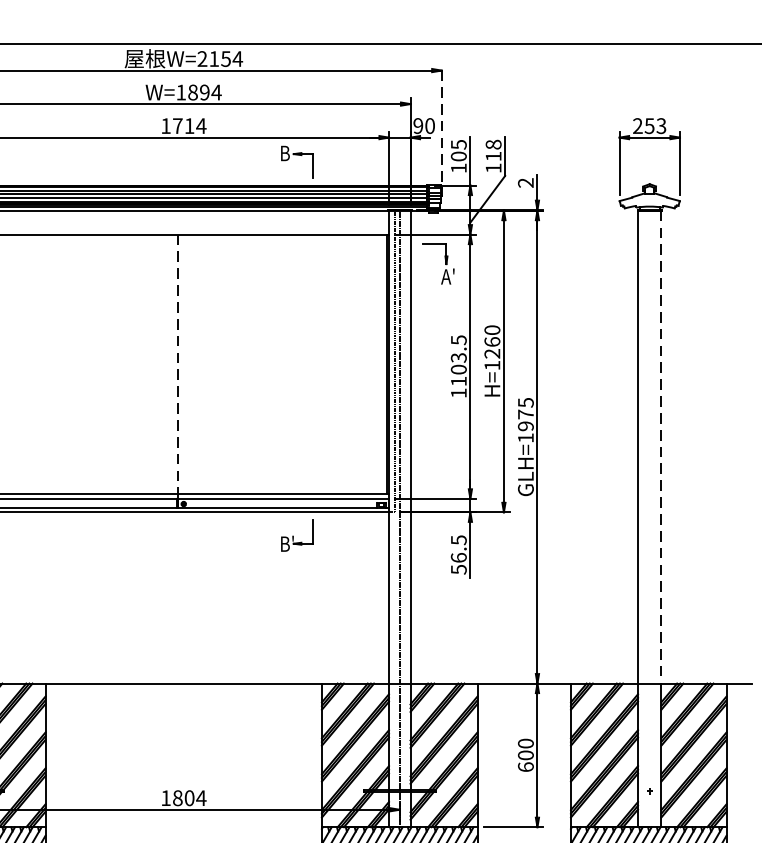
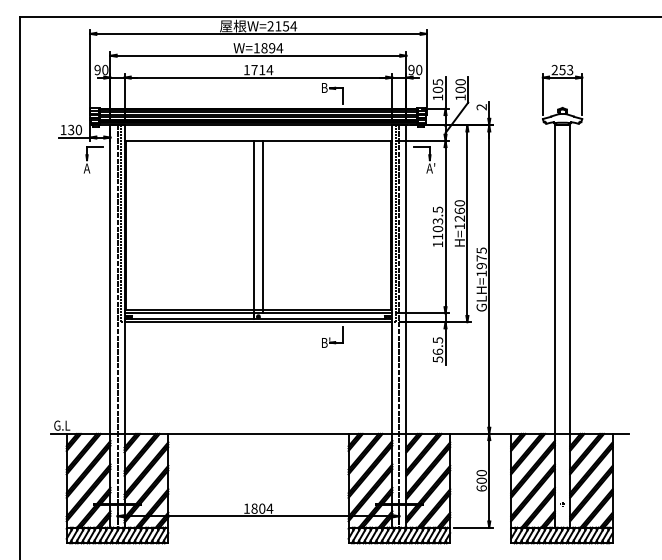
line: (441, 122) -> (426, 67), dashed -> solid
text: (493, 149) -> (460, 85), 118 -> 100
line: (189, 365) -> (262, 226), added
line: (177, 367) -> (254, 227), dashed -> solid
line: (661, 448) -> (570, 280), dashed -> solid

